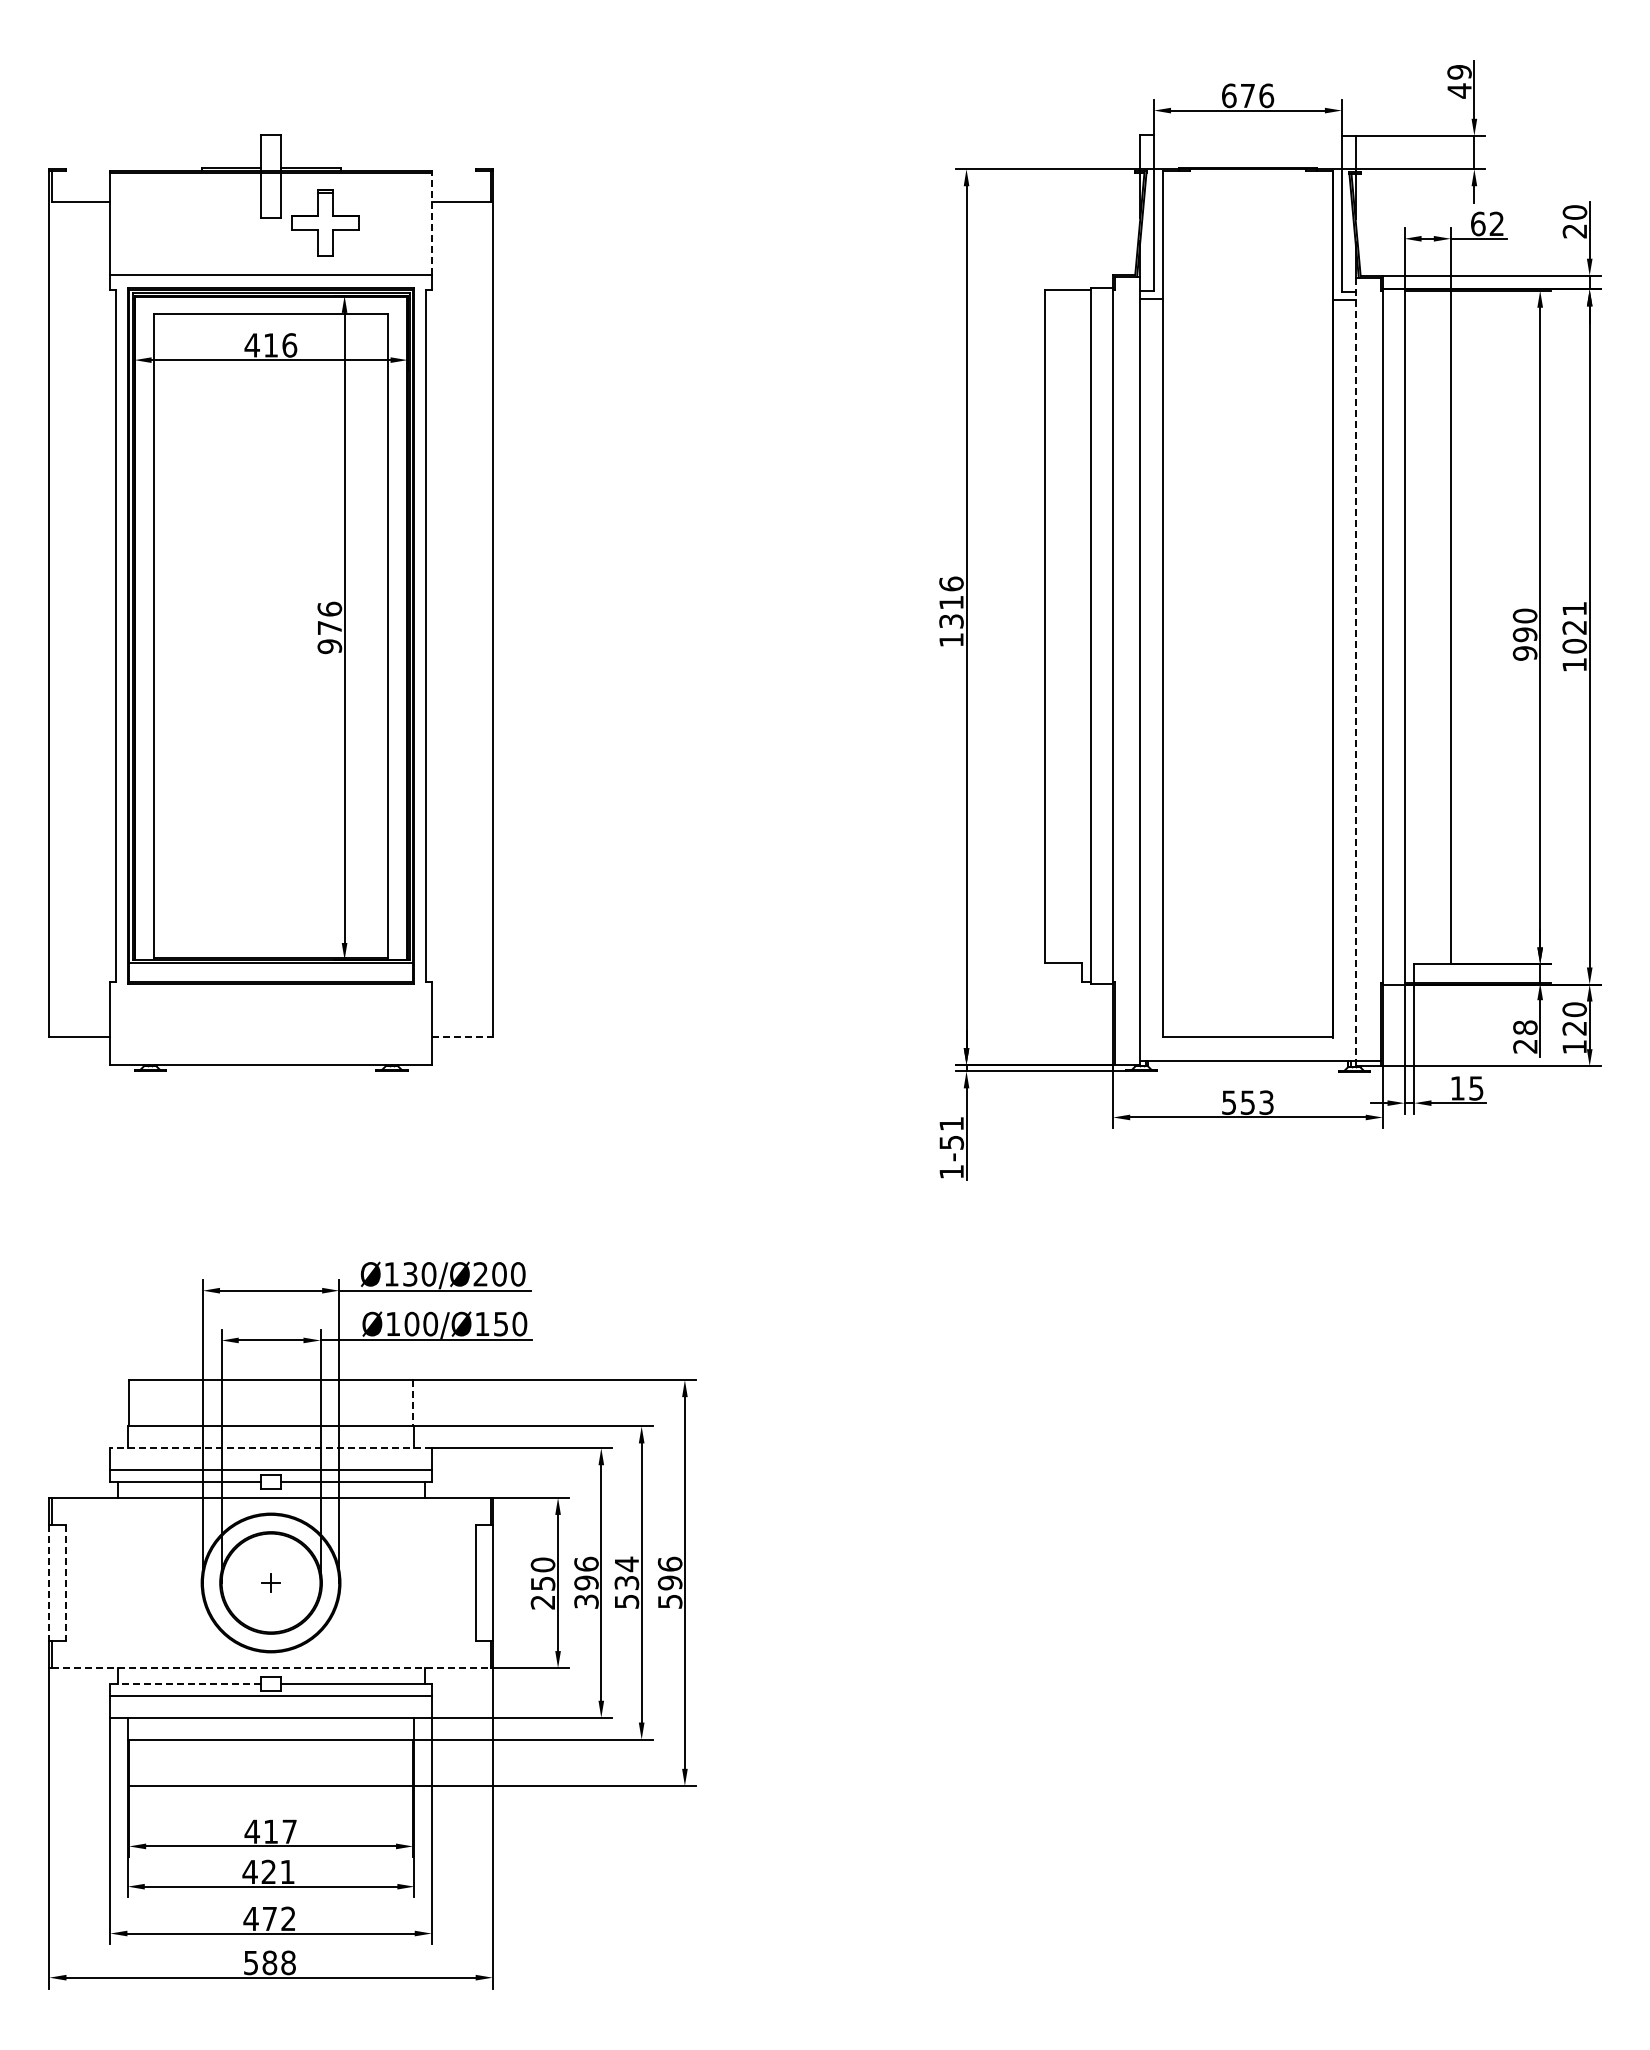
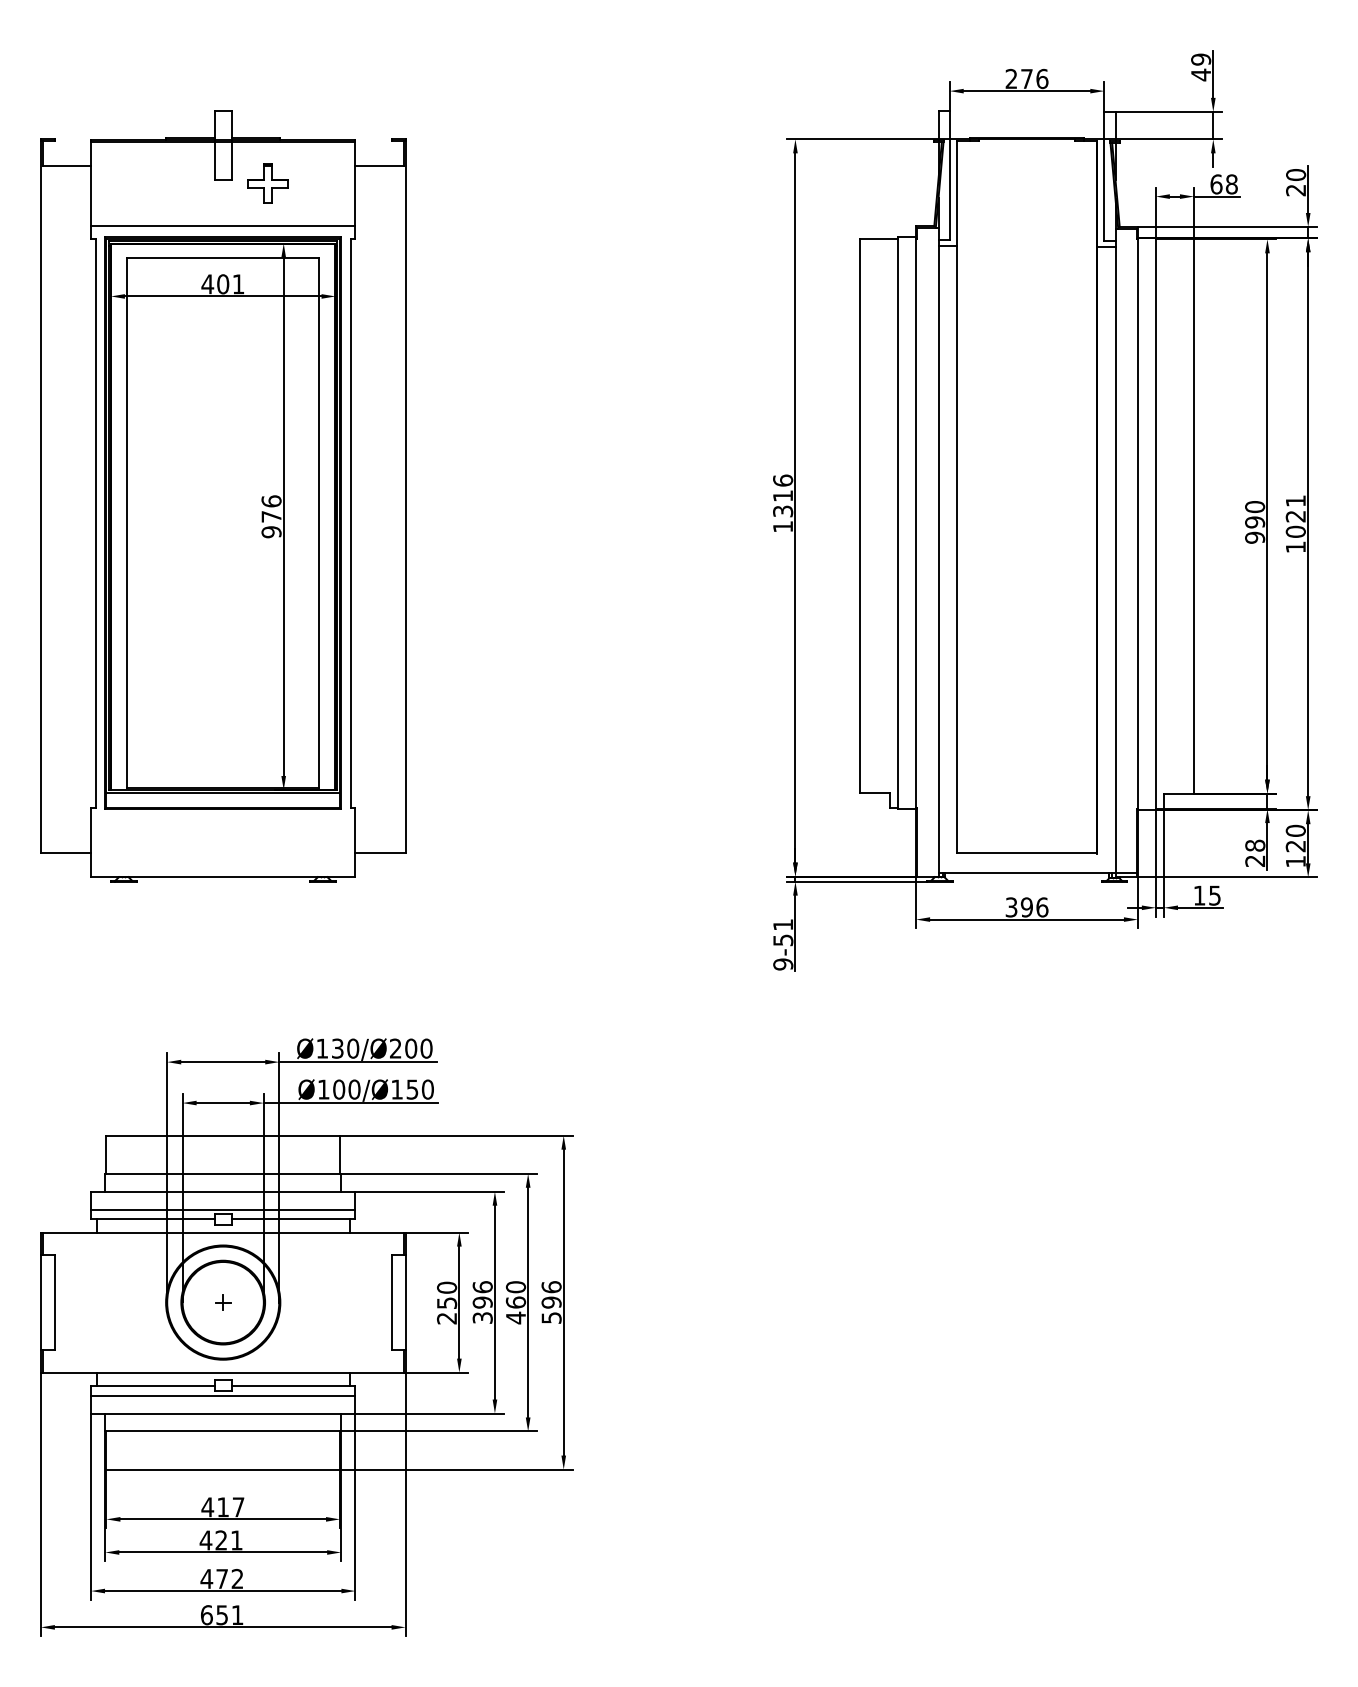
text: (1229, 95) -> (1011, 78), 676 -> 276
part: (325, 223) -> (268, 184), size x0.71
line: (431, 223) -> (355, 184), dashed -> solid
text: (1496, 223) -> (1231, 184), 62 -> 68
text: (280, 345) -> (230, 284), 416 -> 401
line: (1355, 671) -> (1115, 552), dashed -> solid
line: (462, 1036) -> (380, 852), dashed -> solid
text: (1248, 1102) -> (1027, 907), 553 -> 396
text: (951, 1171) -> (783, 964), 1-51 -> 9-51
line: (413, 1403) -> (340, 1154), dashed -> solid
line: (271, 1448) -> (223, 1191), dashed -> solid
text: (626, 1582) -> (515, 1302), 534 -> 460
line: (49, 1583) -> (40, 1303), dashed -> solid
line: (66, 1583) -> (54, 1303), dashed -> solid
line: (271, 1668) -> (223, 1372), dashed -> solid
line: (185, 1684) -> (152, 1386), dashed -> solid
text: (269, 1962) -> (221, 1614), 588 -> 651

